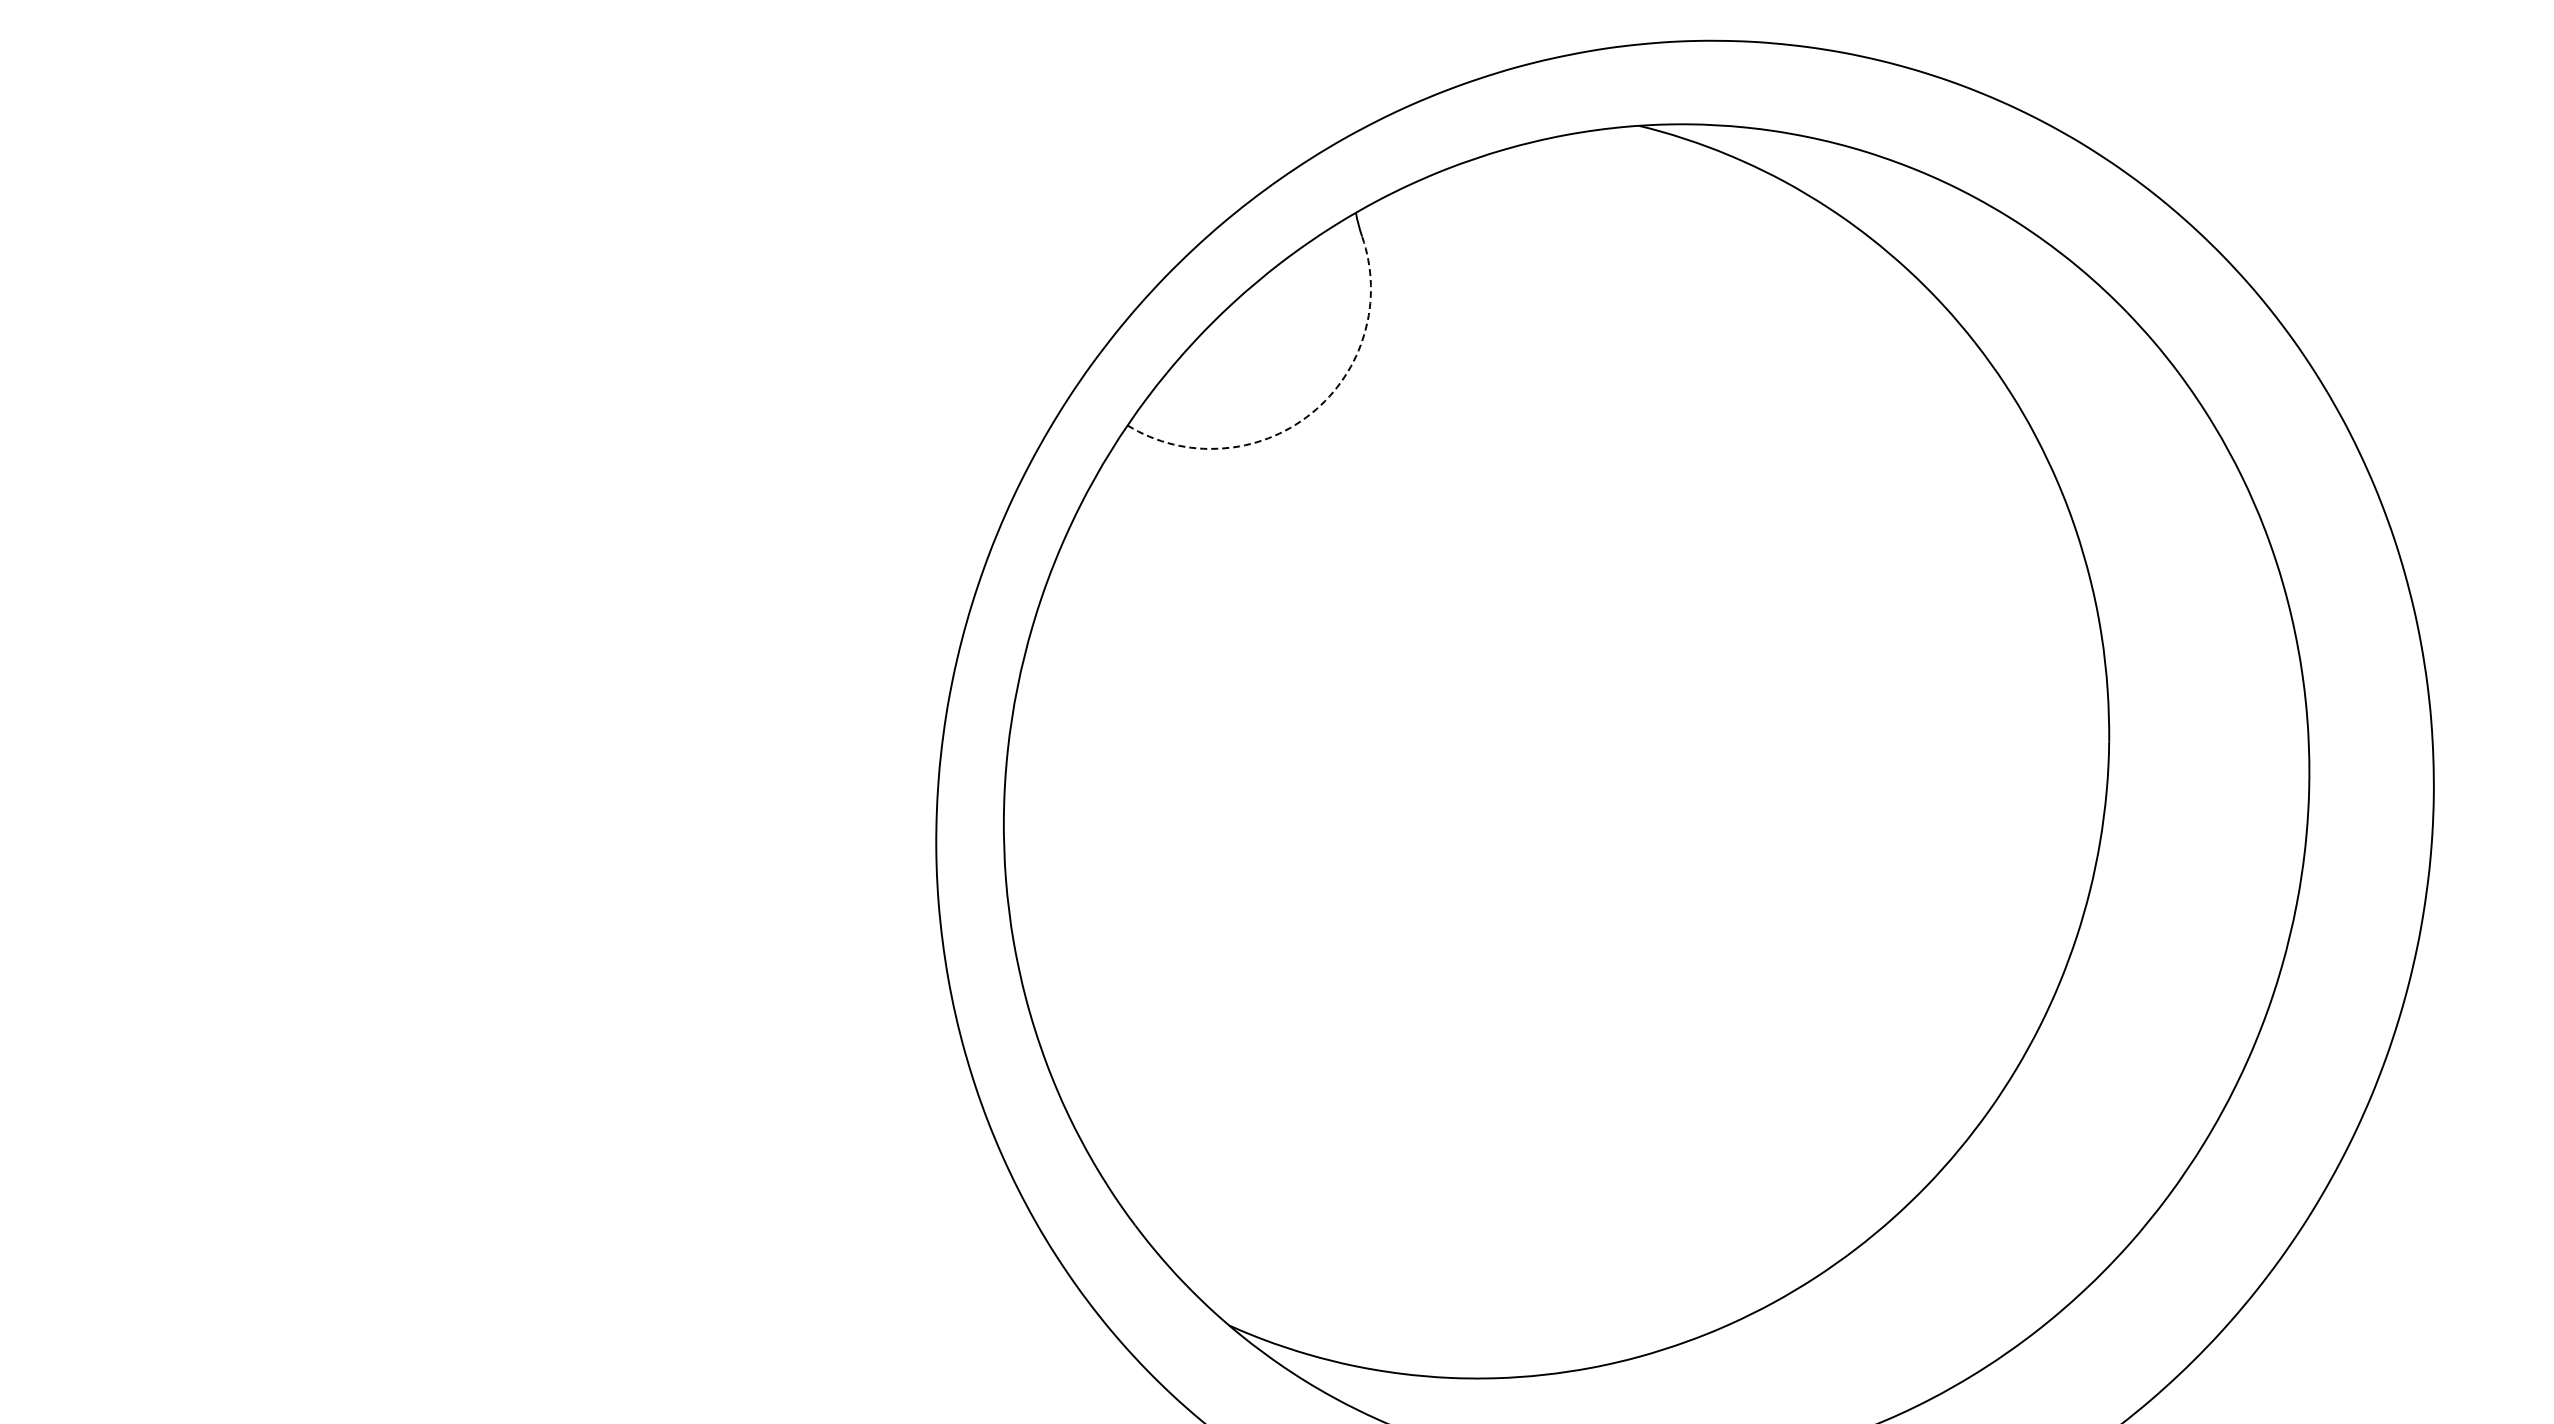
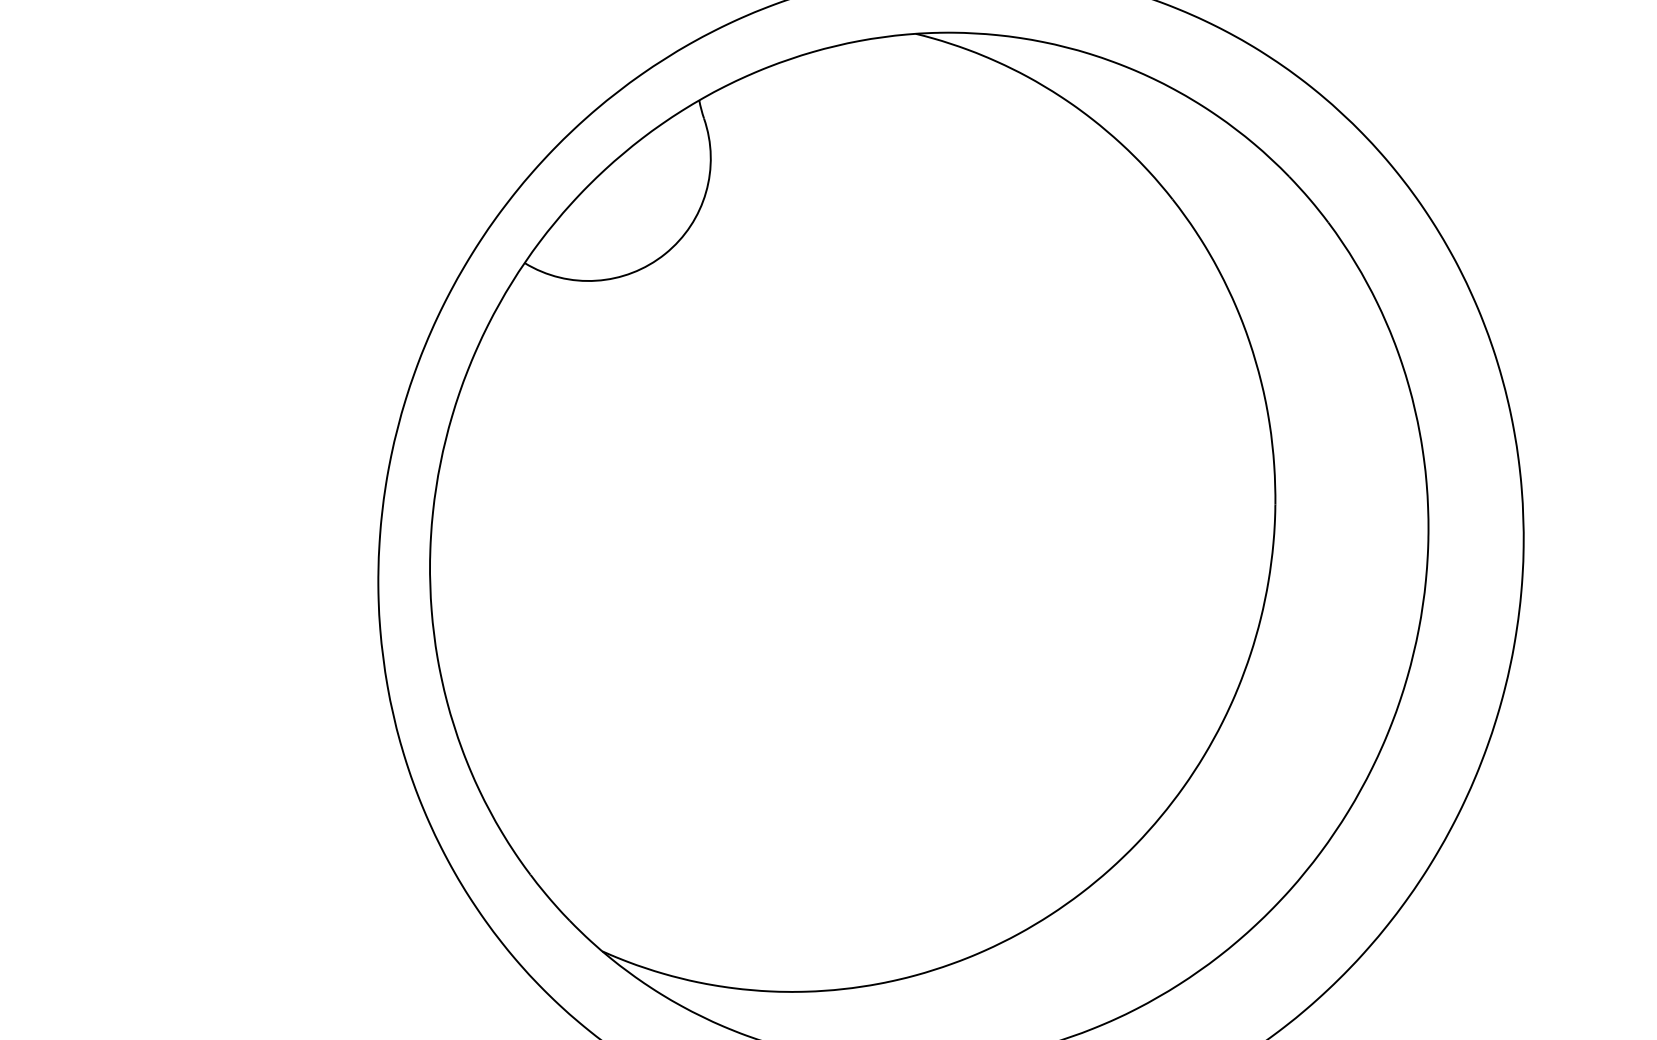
arc: (1311, 413) -> (665, 253), dashed -> solid

